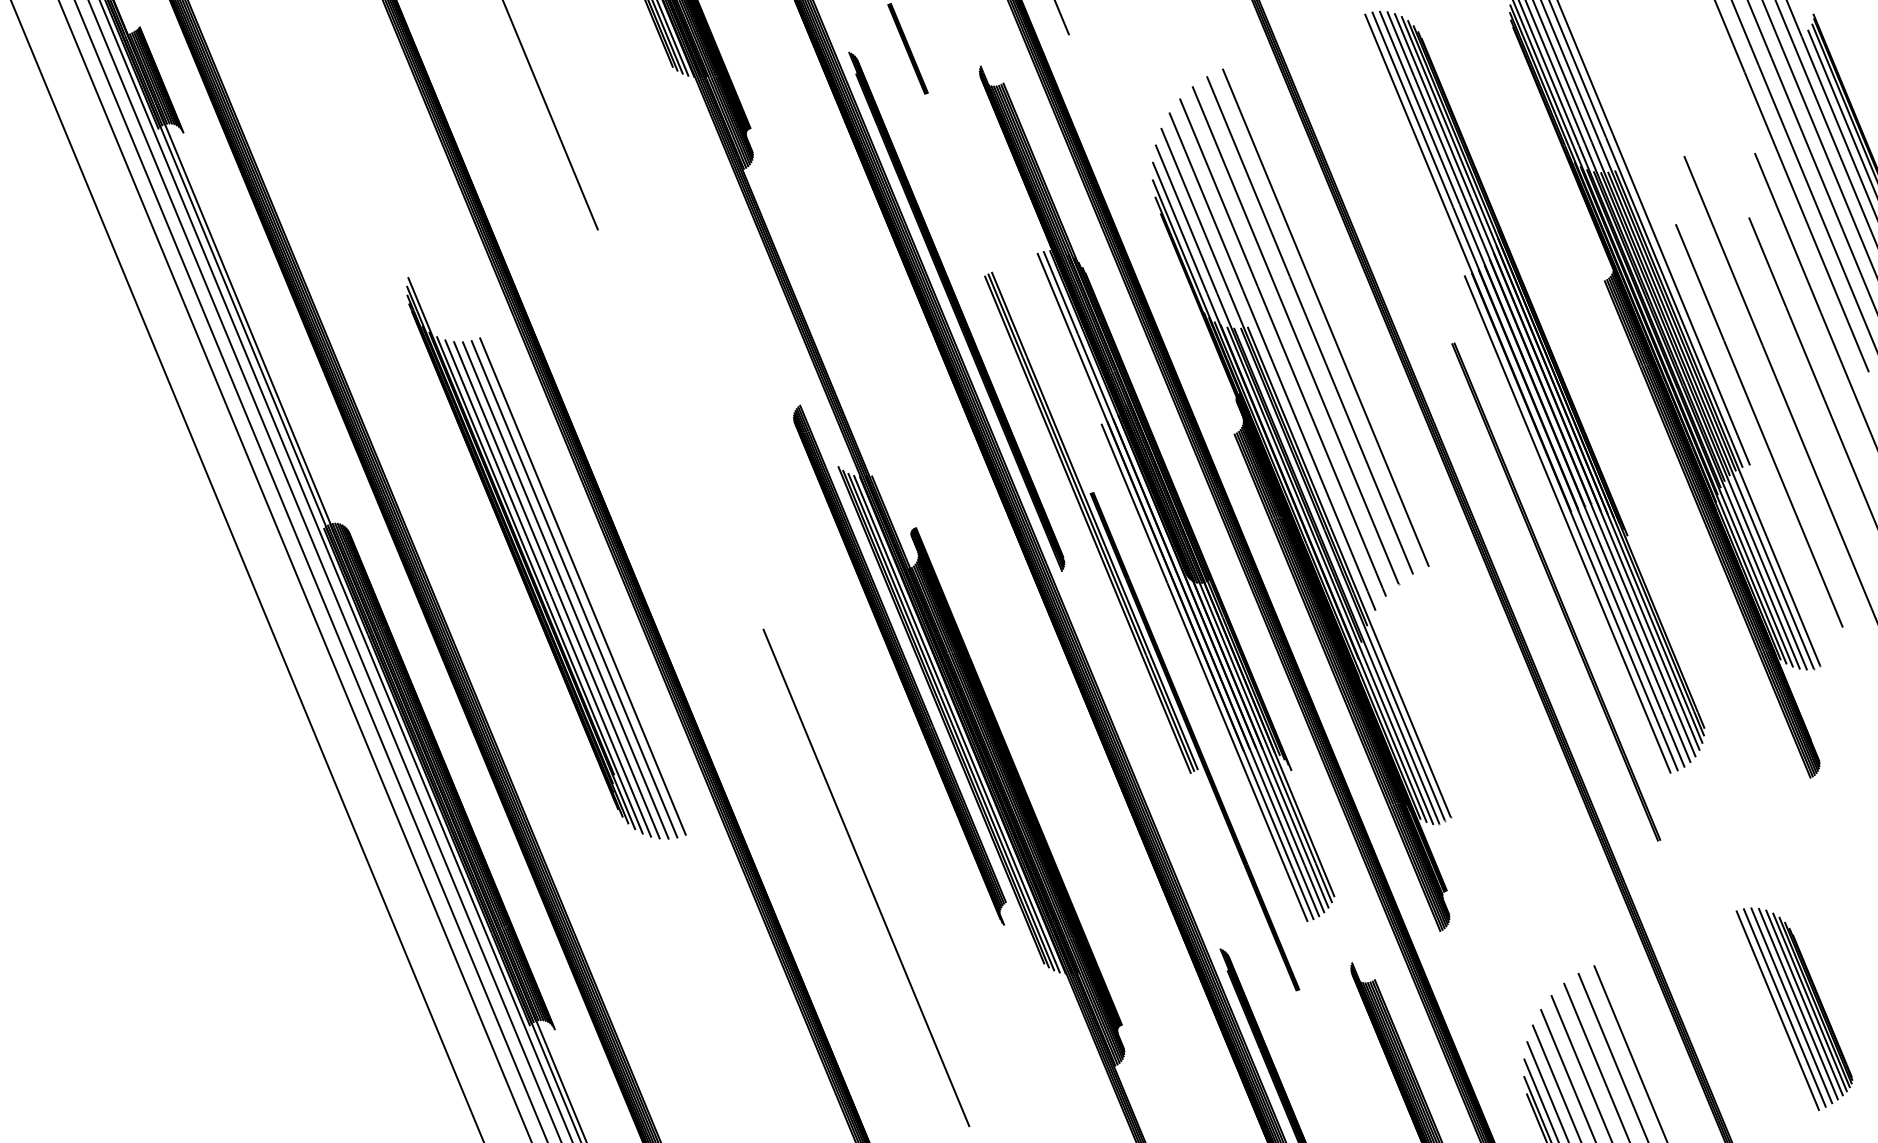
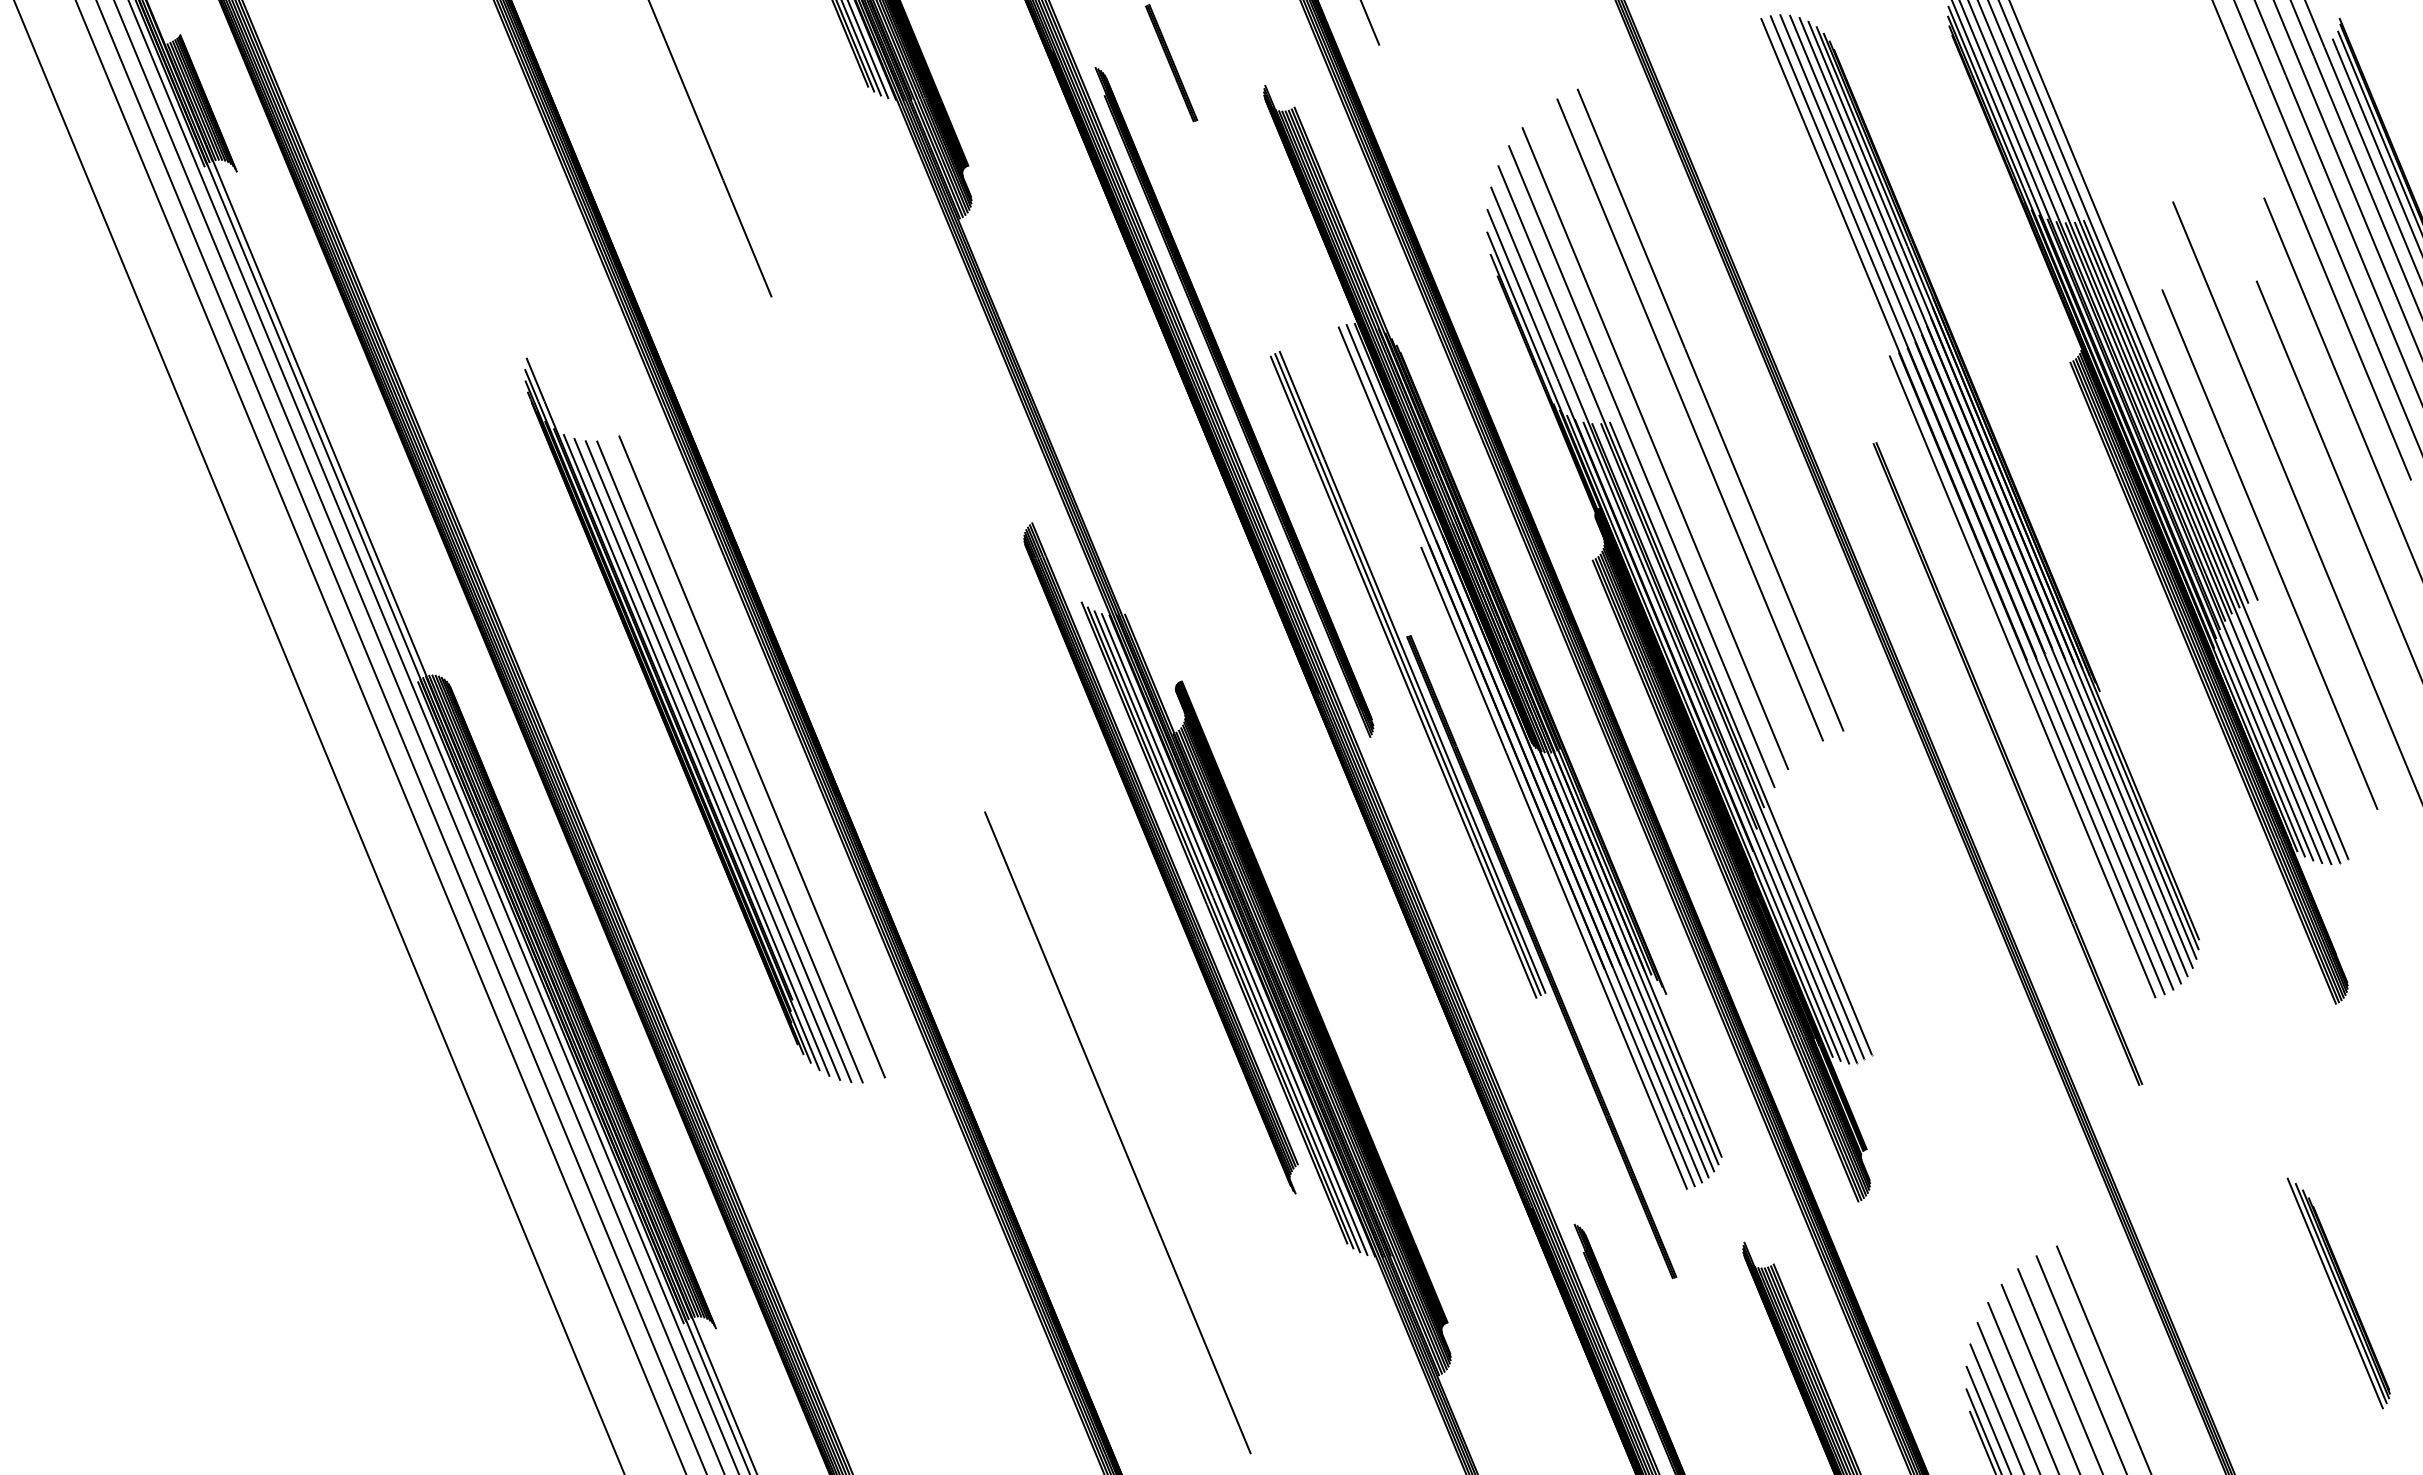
line: (1295, 335) -> (1671, 433), removed
line: (573, 589) -> (740, 760), removed
line: (1804, 1002) -> (2328, 1293), removed
line: (1797, 1004) -> (2319, 1295), removed
line: (1791, 1005) -> (2311, 1297), removed
line: (1784, 1007) -> (2302, 1300), removed
line: (1777, 1010) -> (2293, 1303), removed

